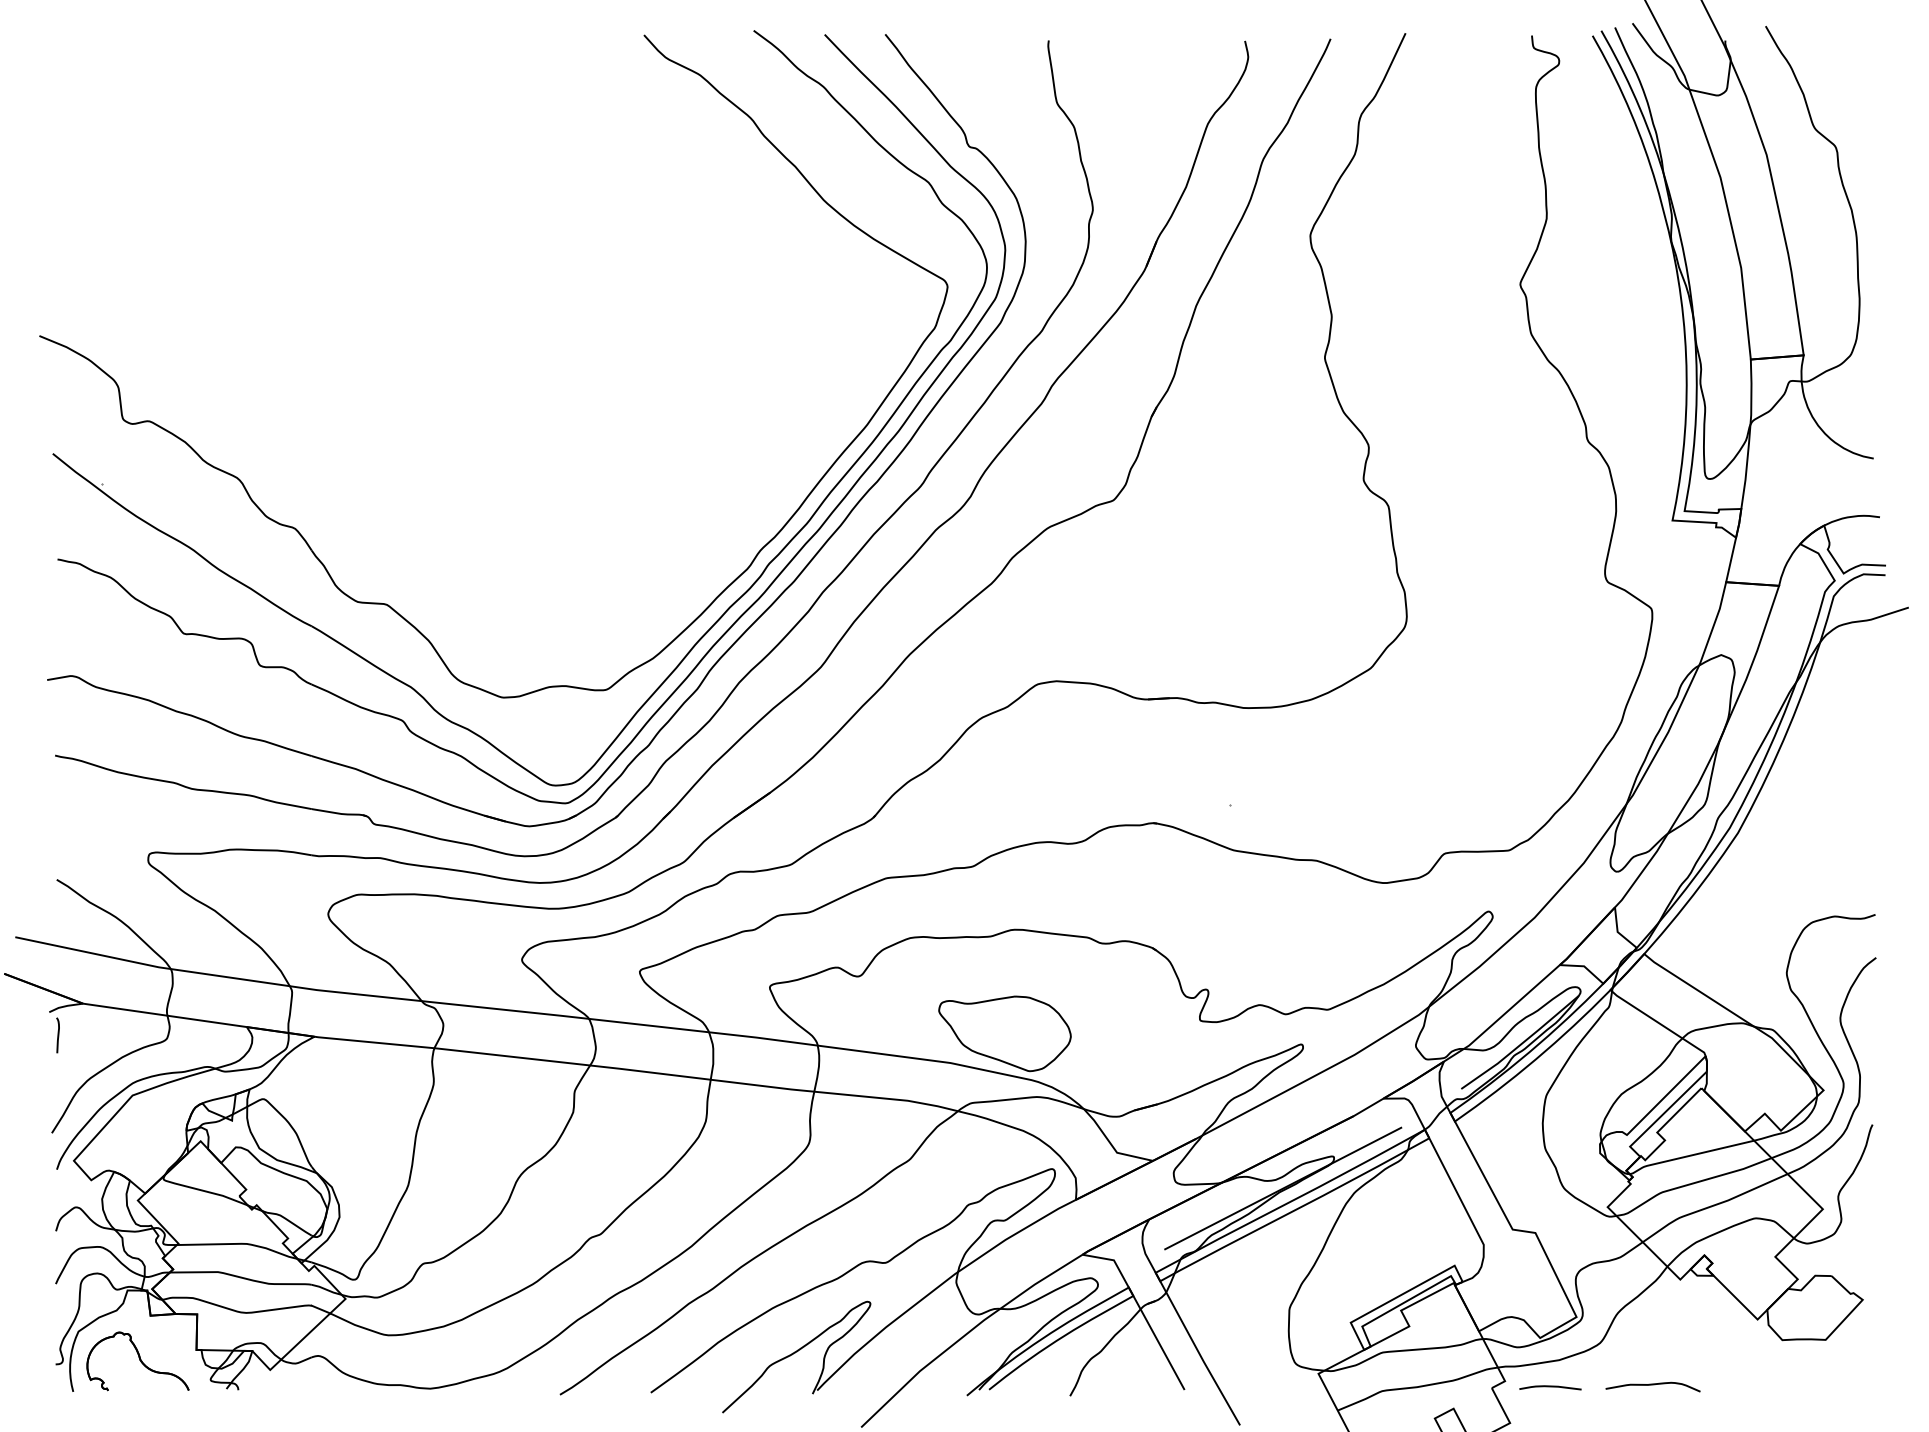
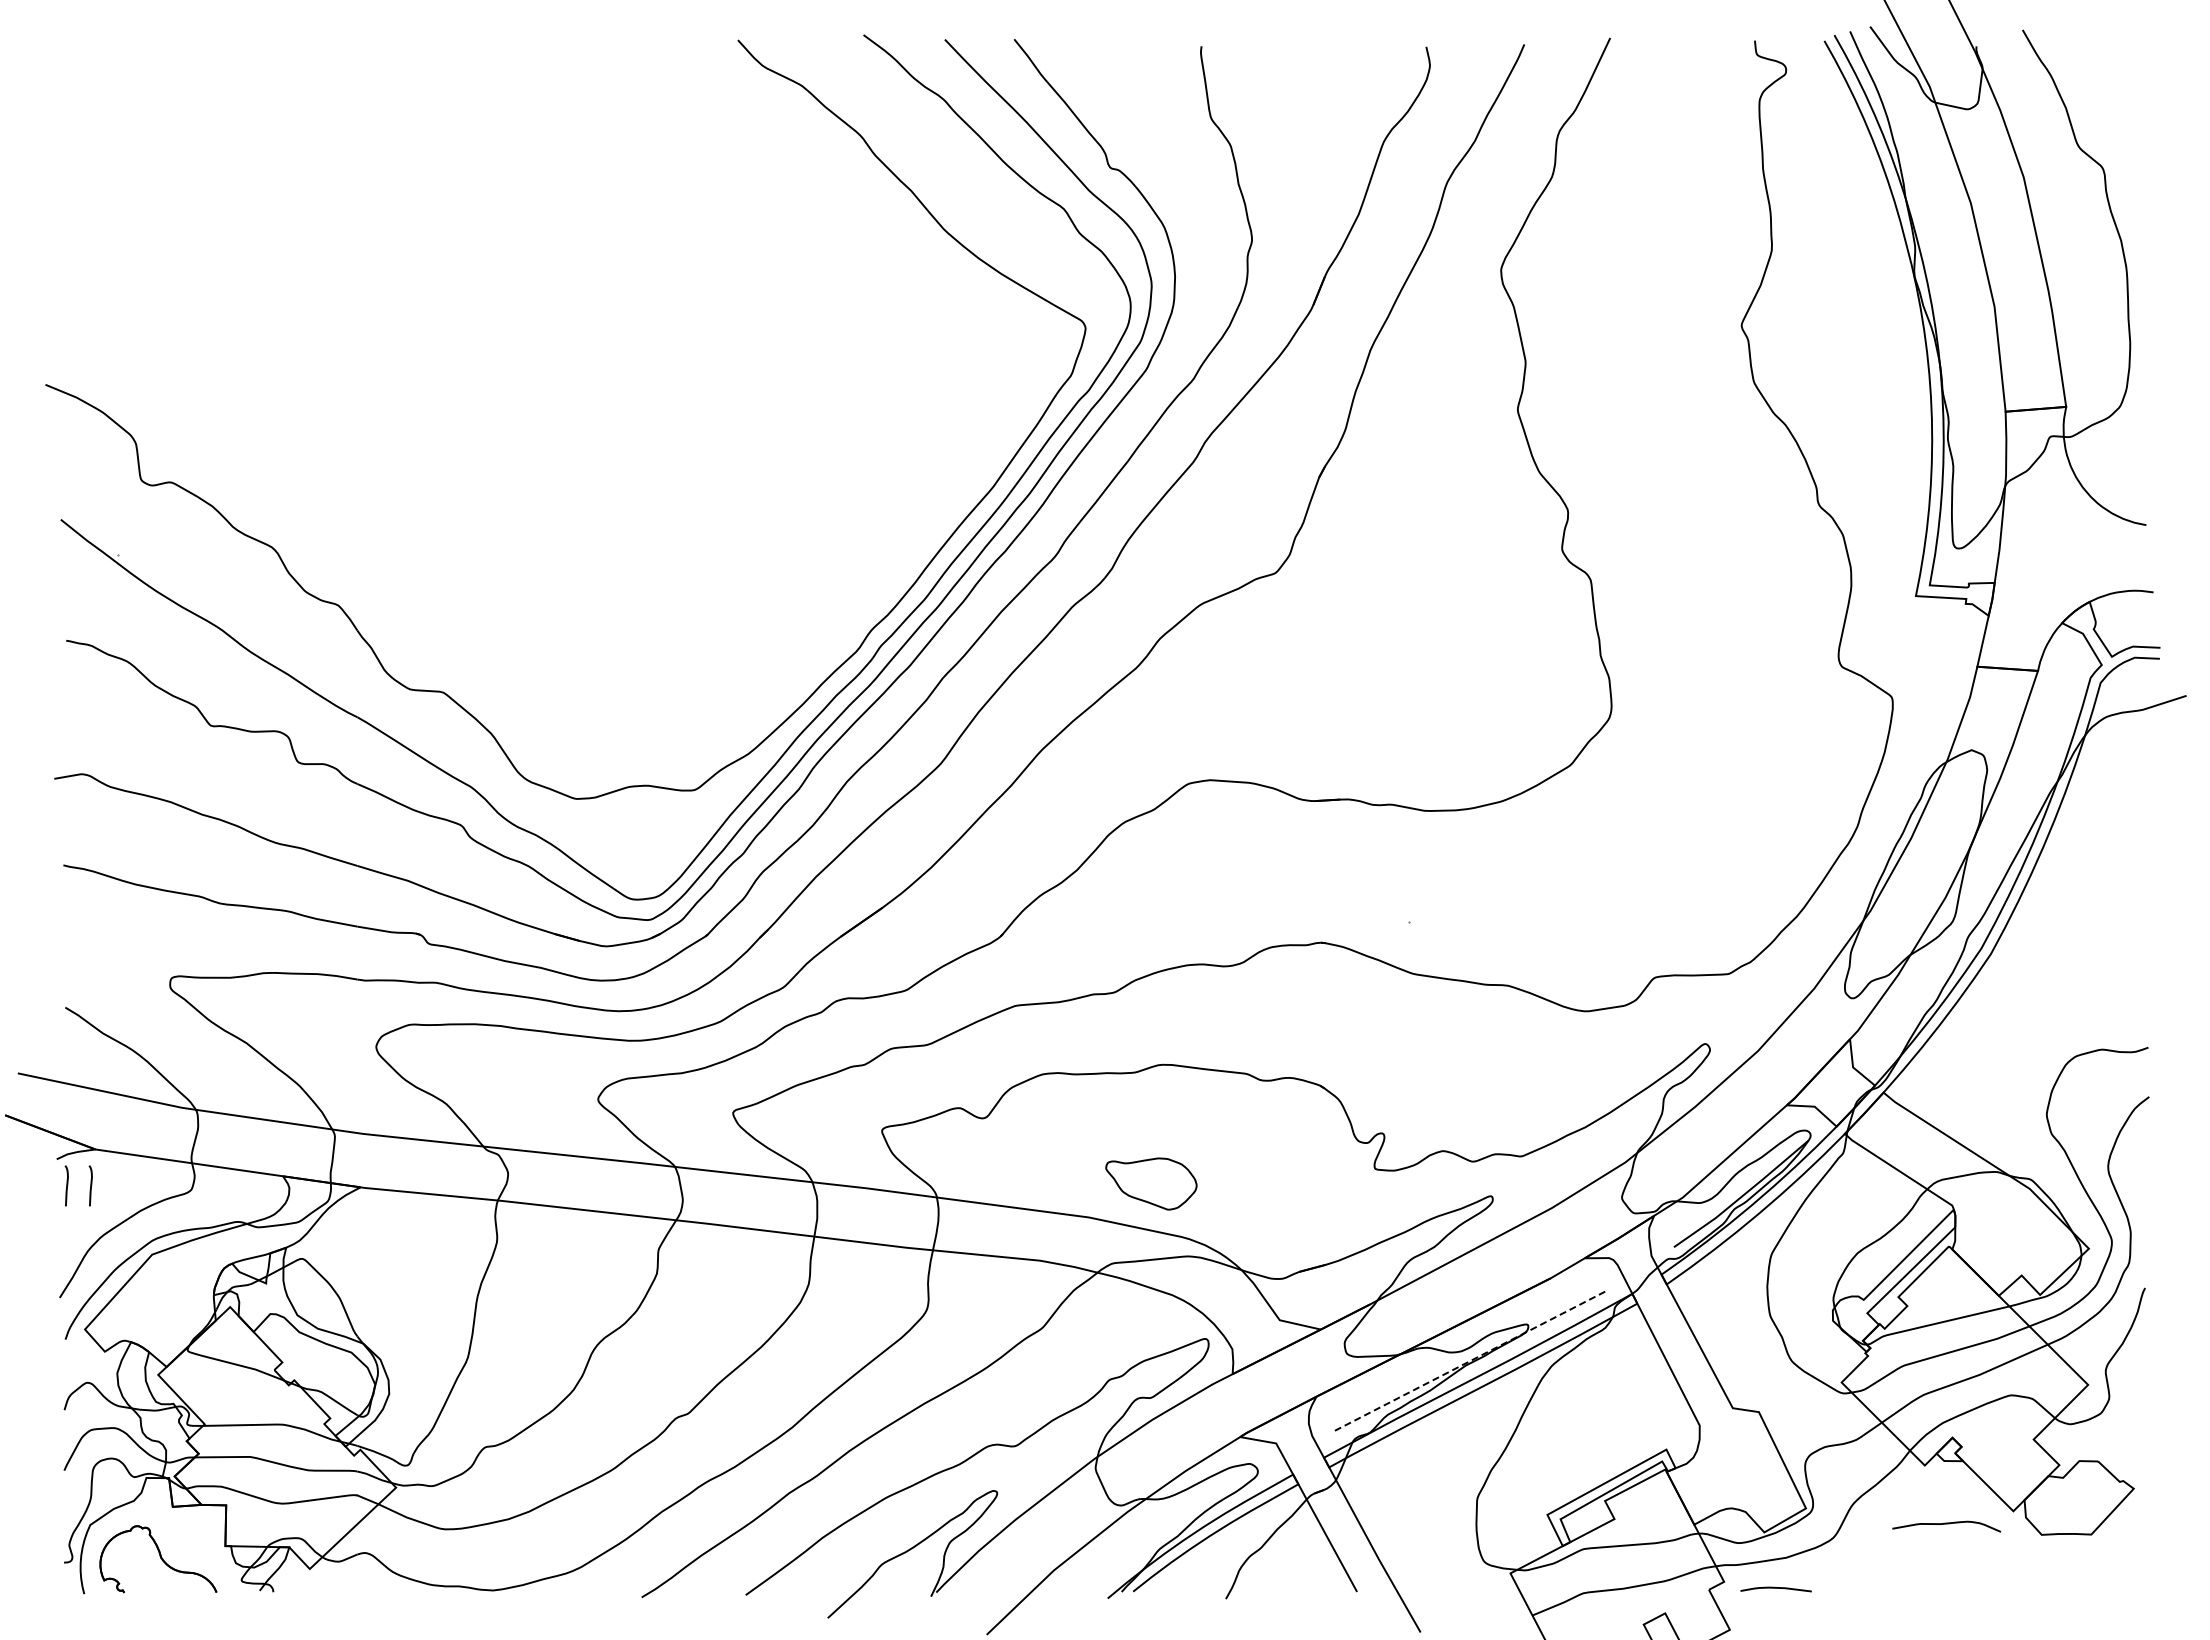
part: (1005, 1033) -> (1151, 1183), size x0.6
curve: (78, 1035) -> (90, 1185), added
line: (1282, 1188) -> (1469, 1361), solid -> dashed
curve: (1652, 1385) -> (1946, 1524), moved

